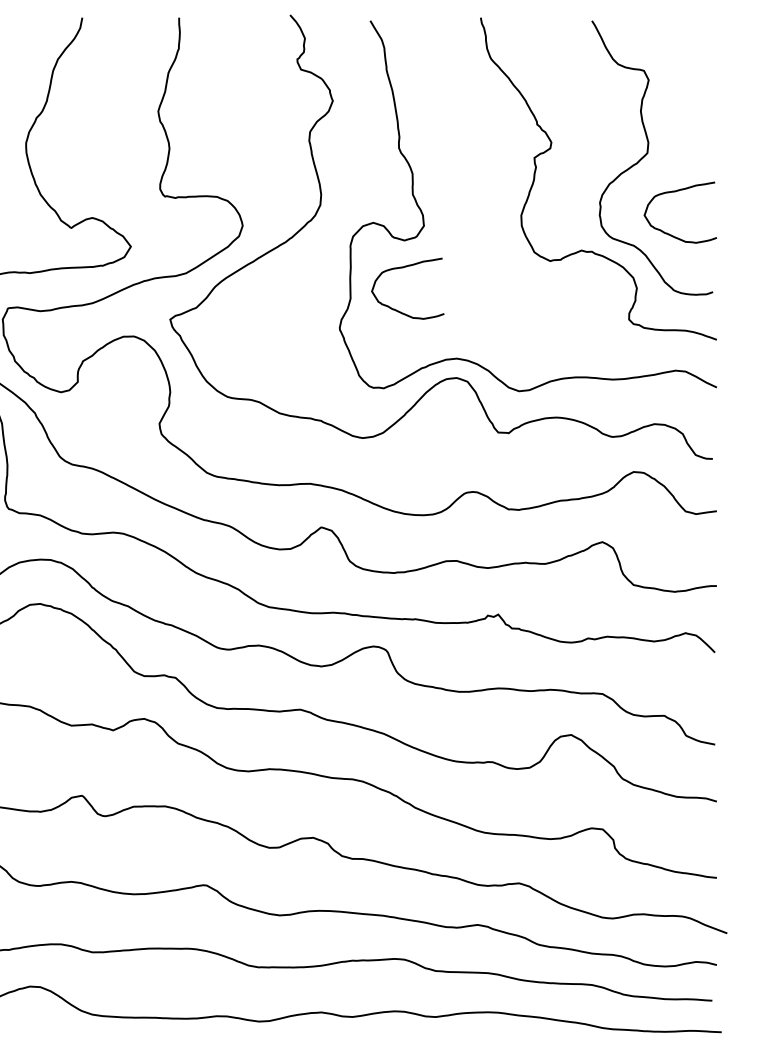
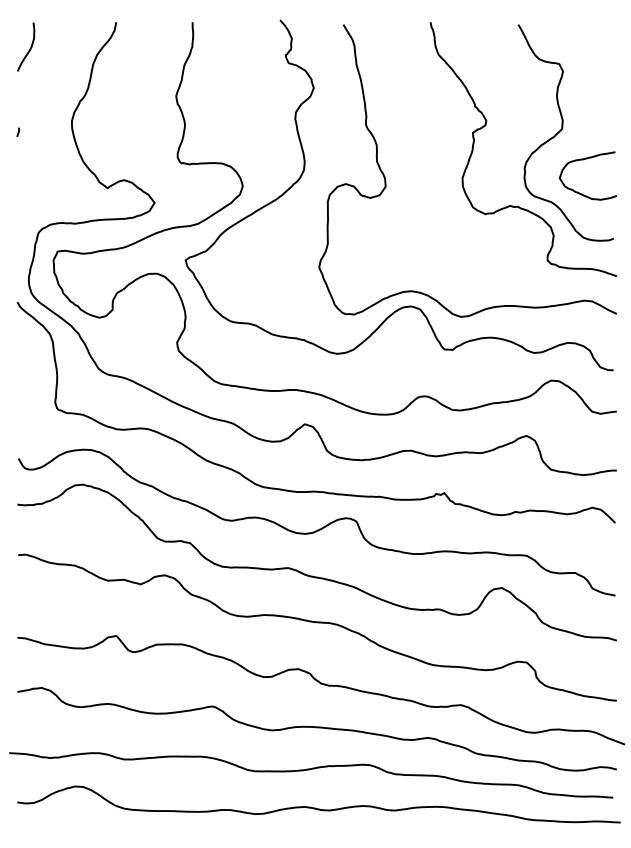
curve: (402, 269) -> (368, 220), removed

